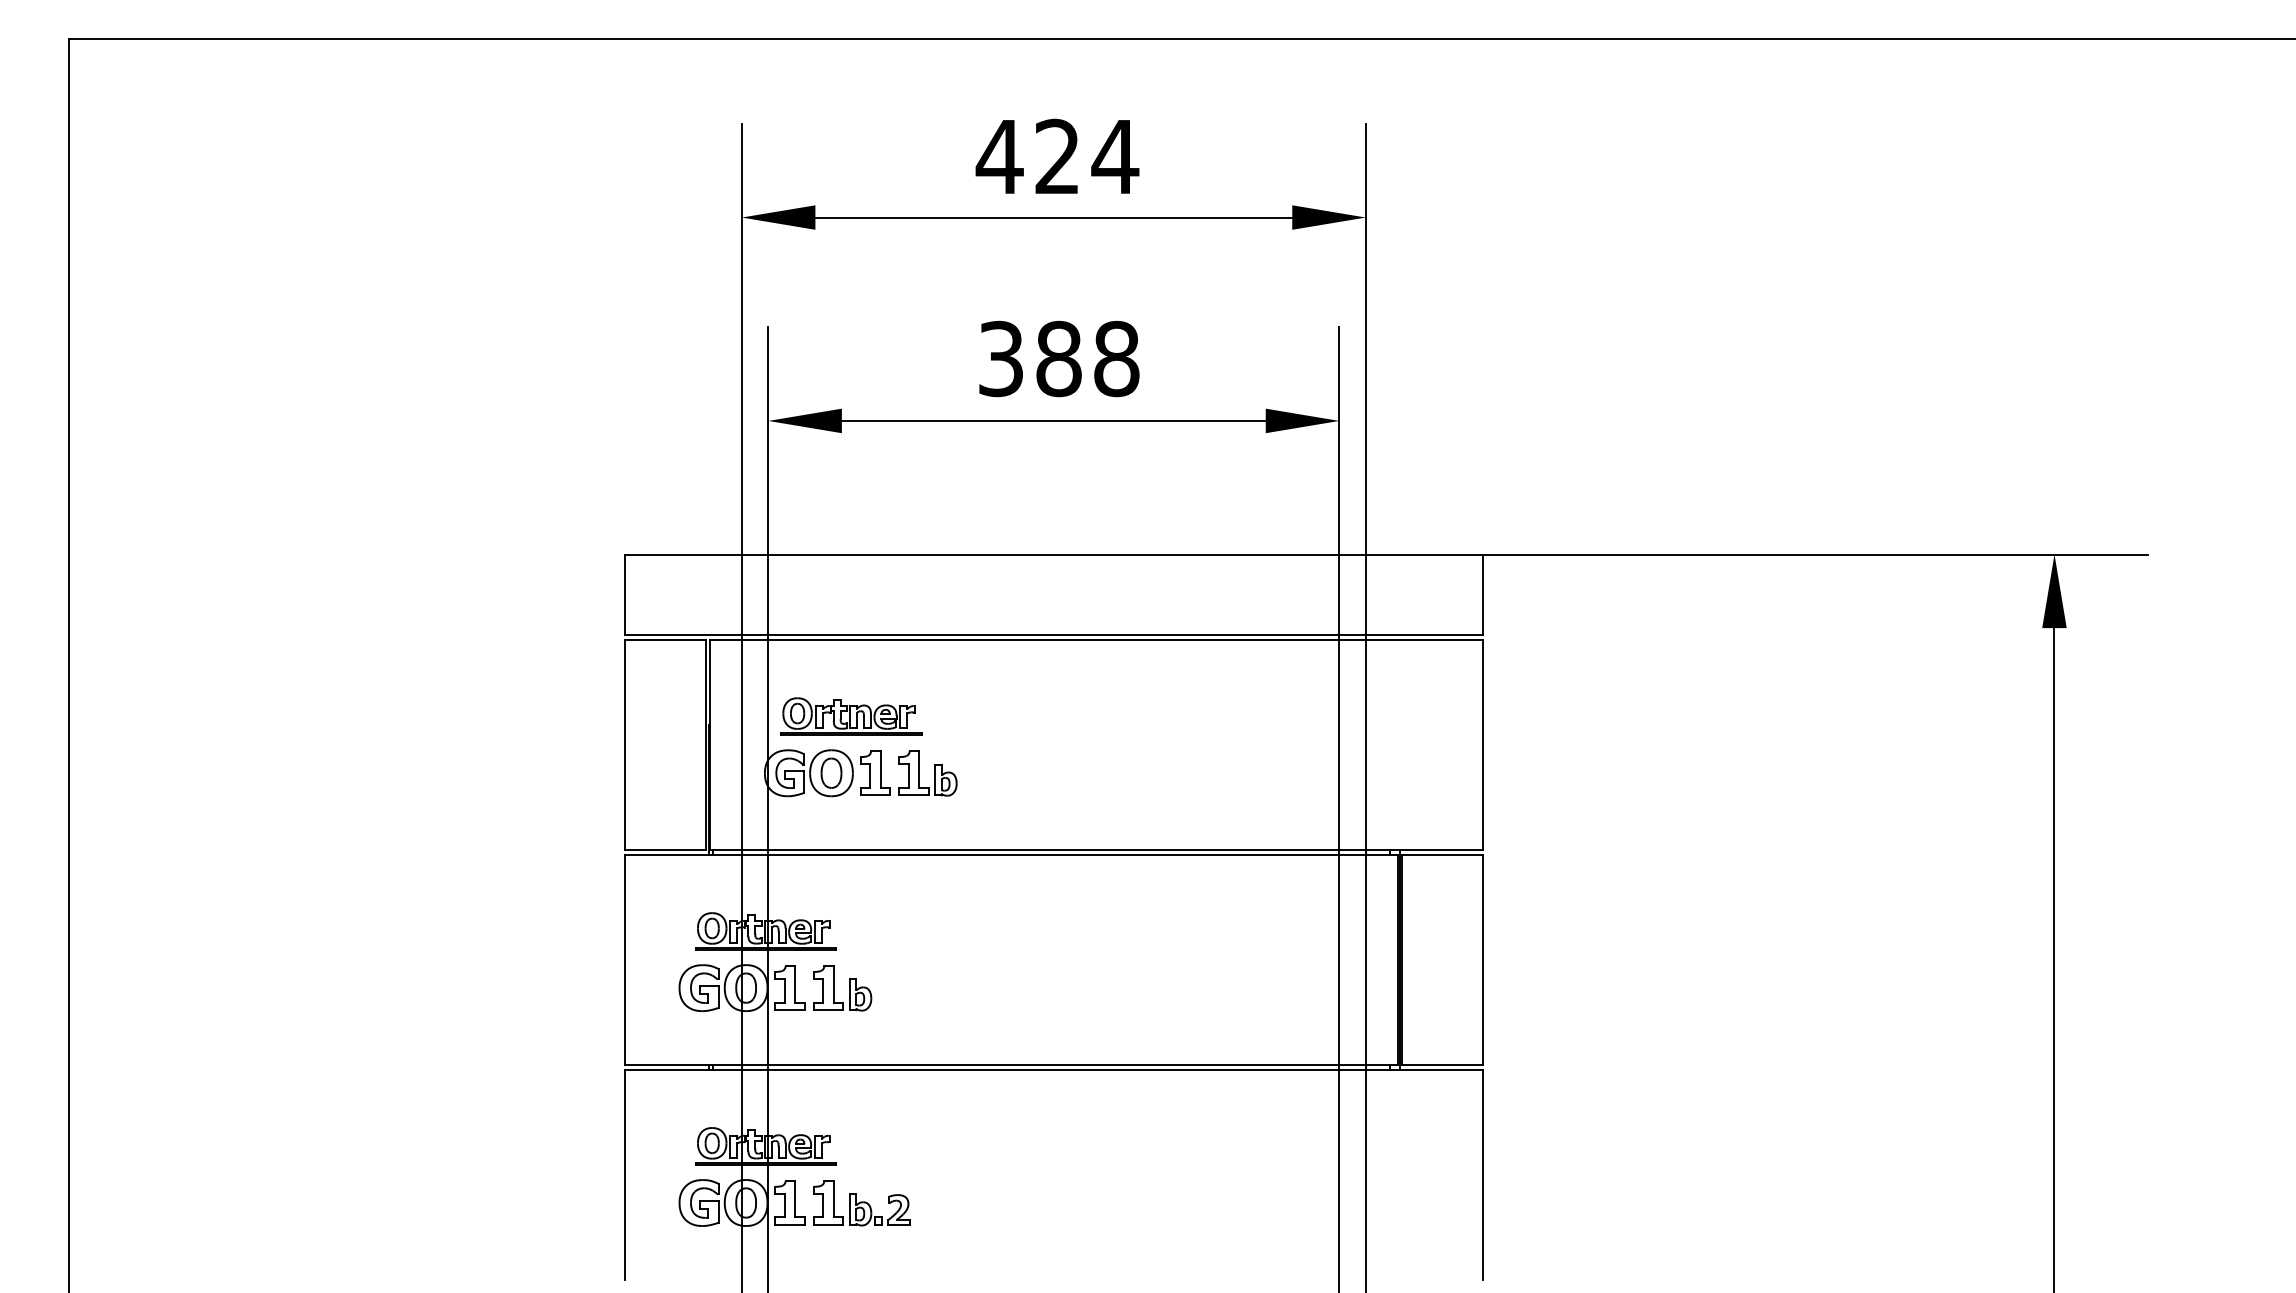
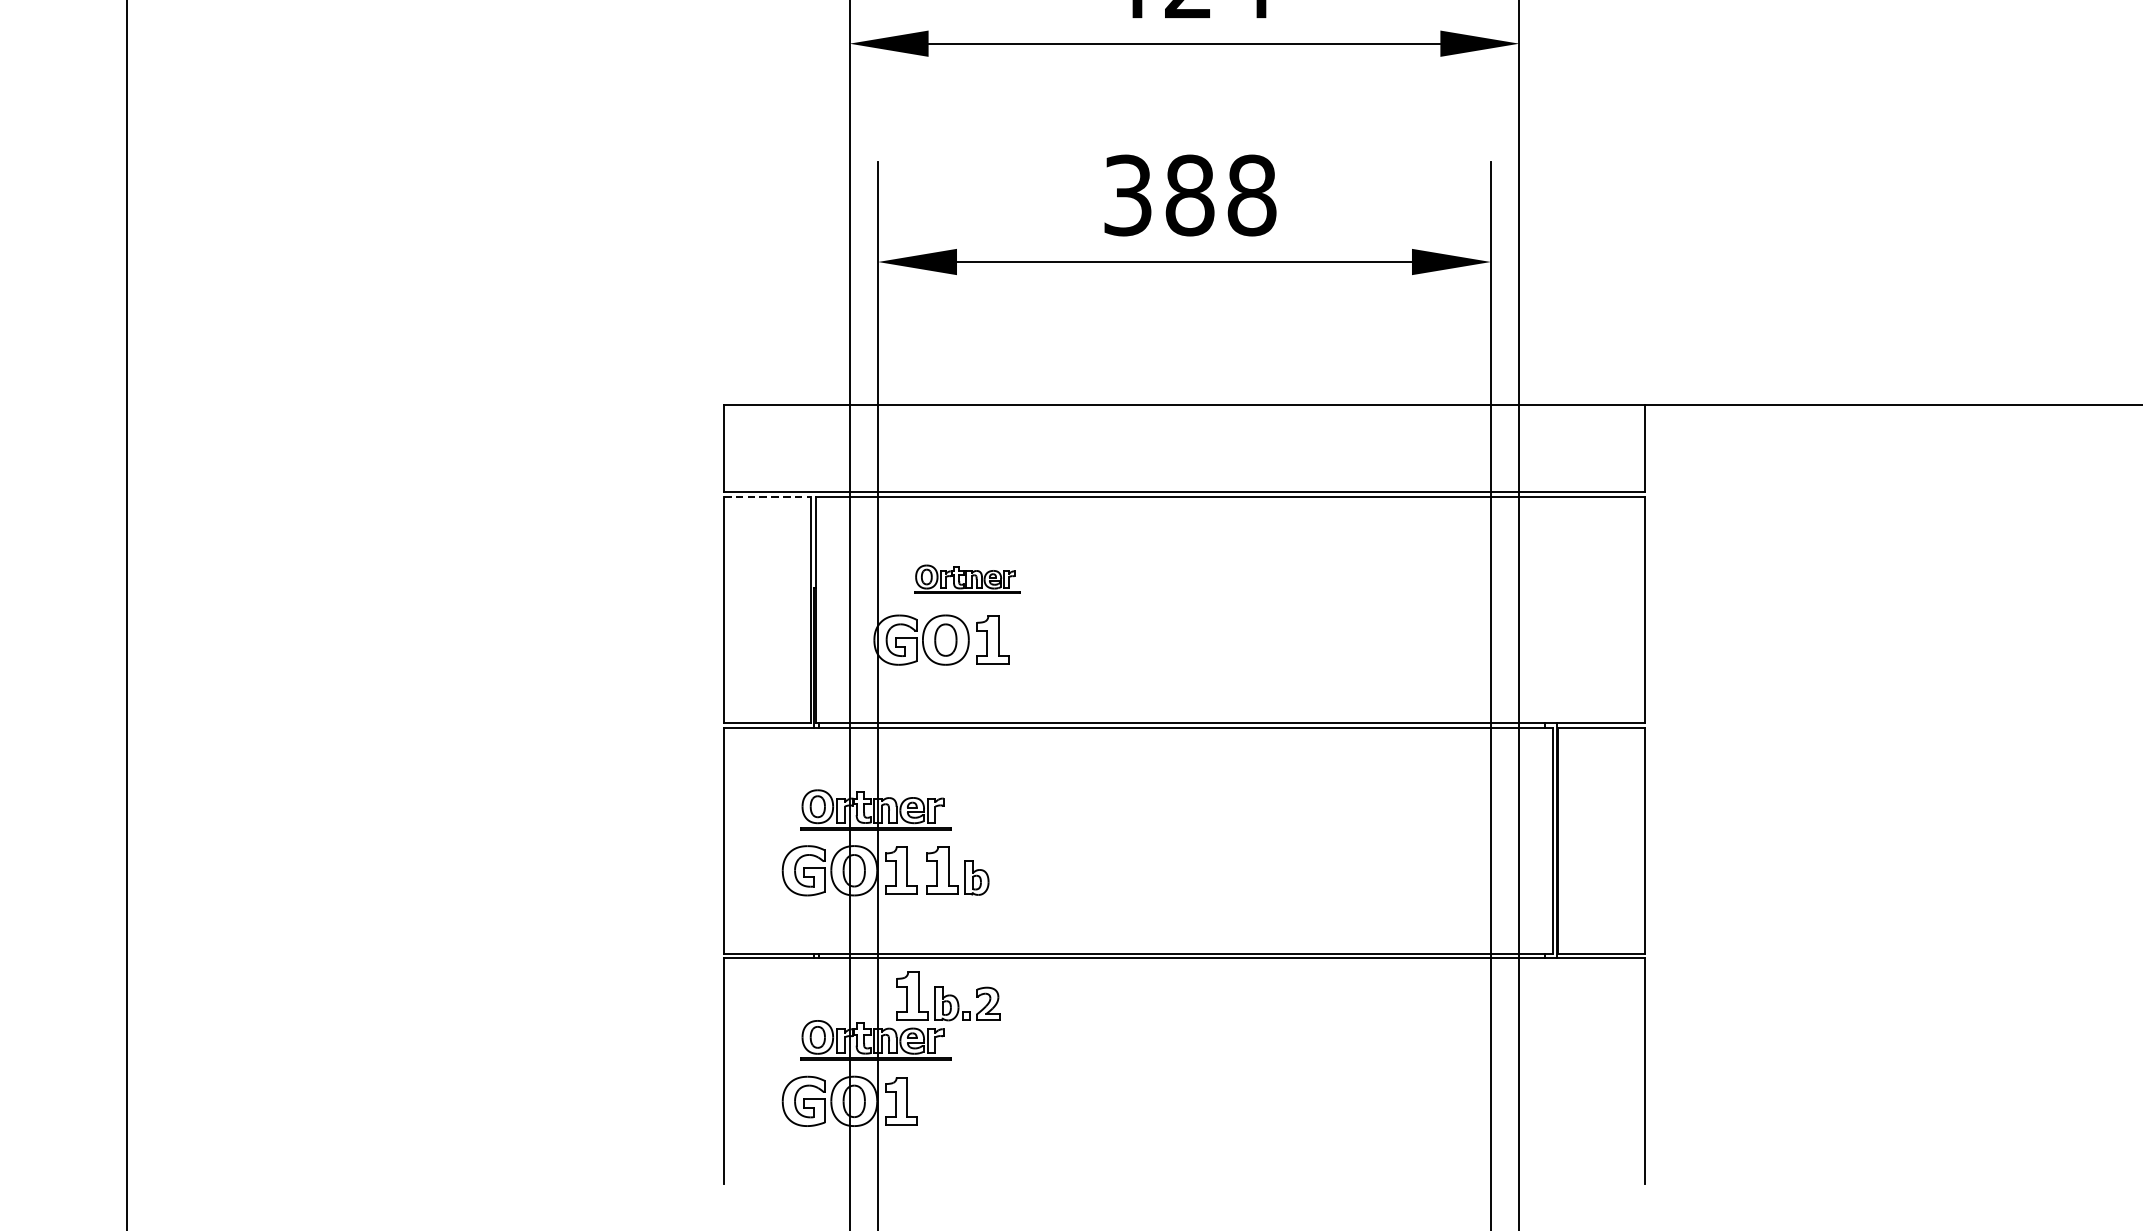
line: (665, 639) -> (767, 496), solid -> dashed
part: (851, 716) -> (967, 579), size x0.7
part: (934, 773) -> (1056, 640), removed
part: (861, 1203) -> (948, 996), moved

